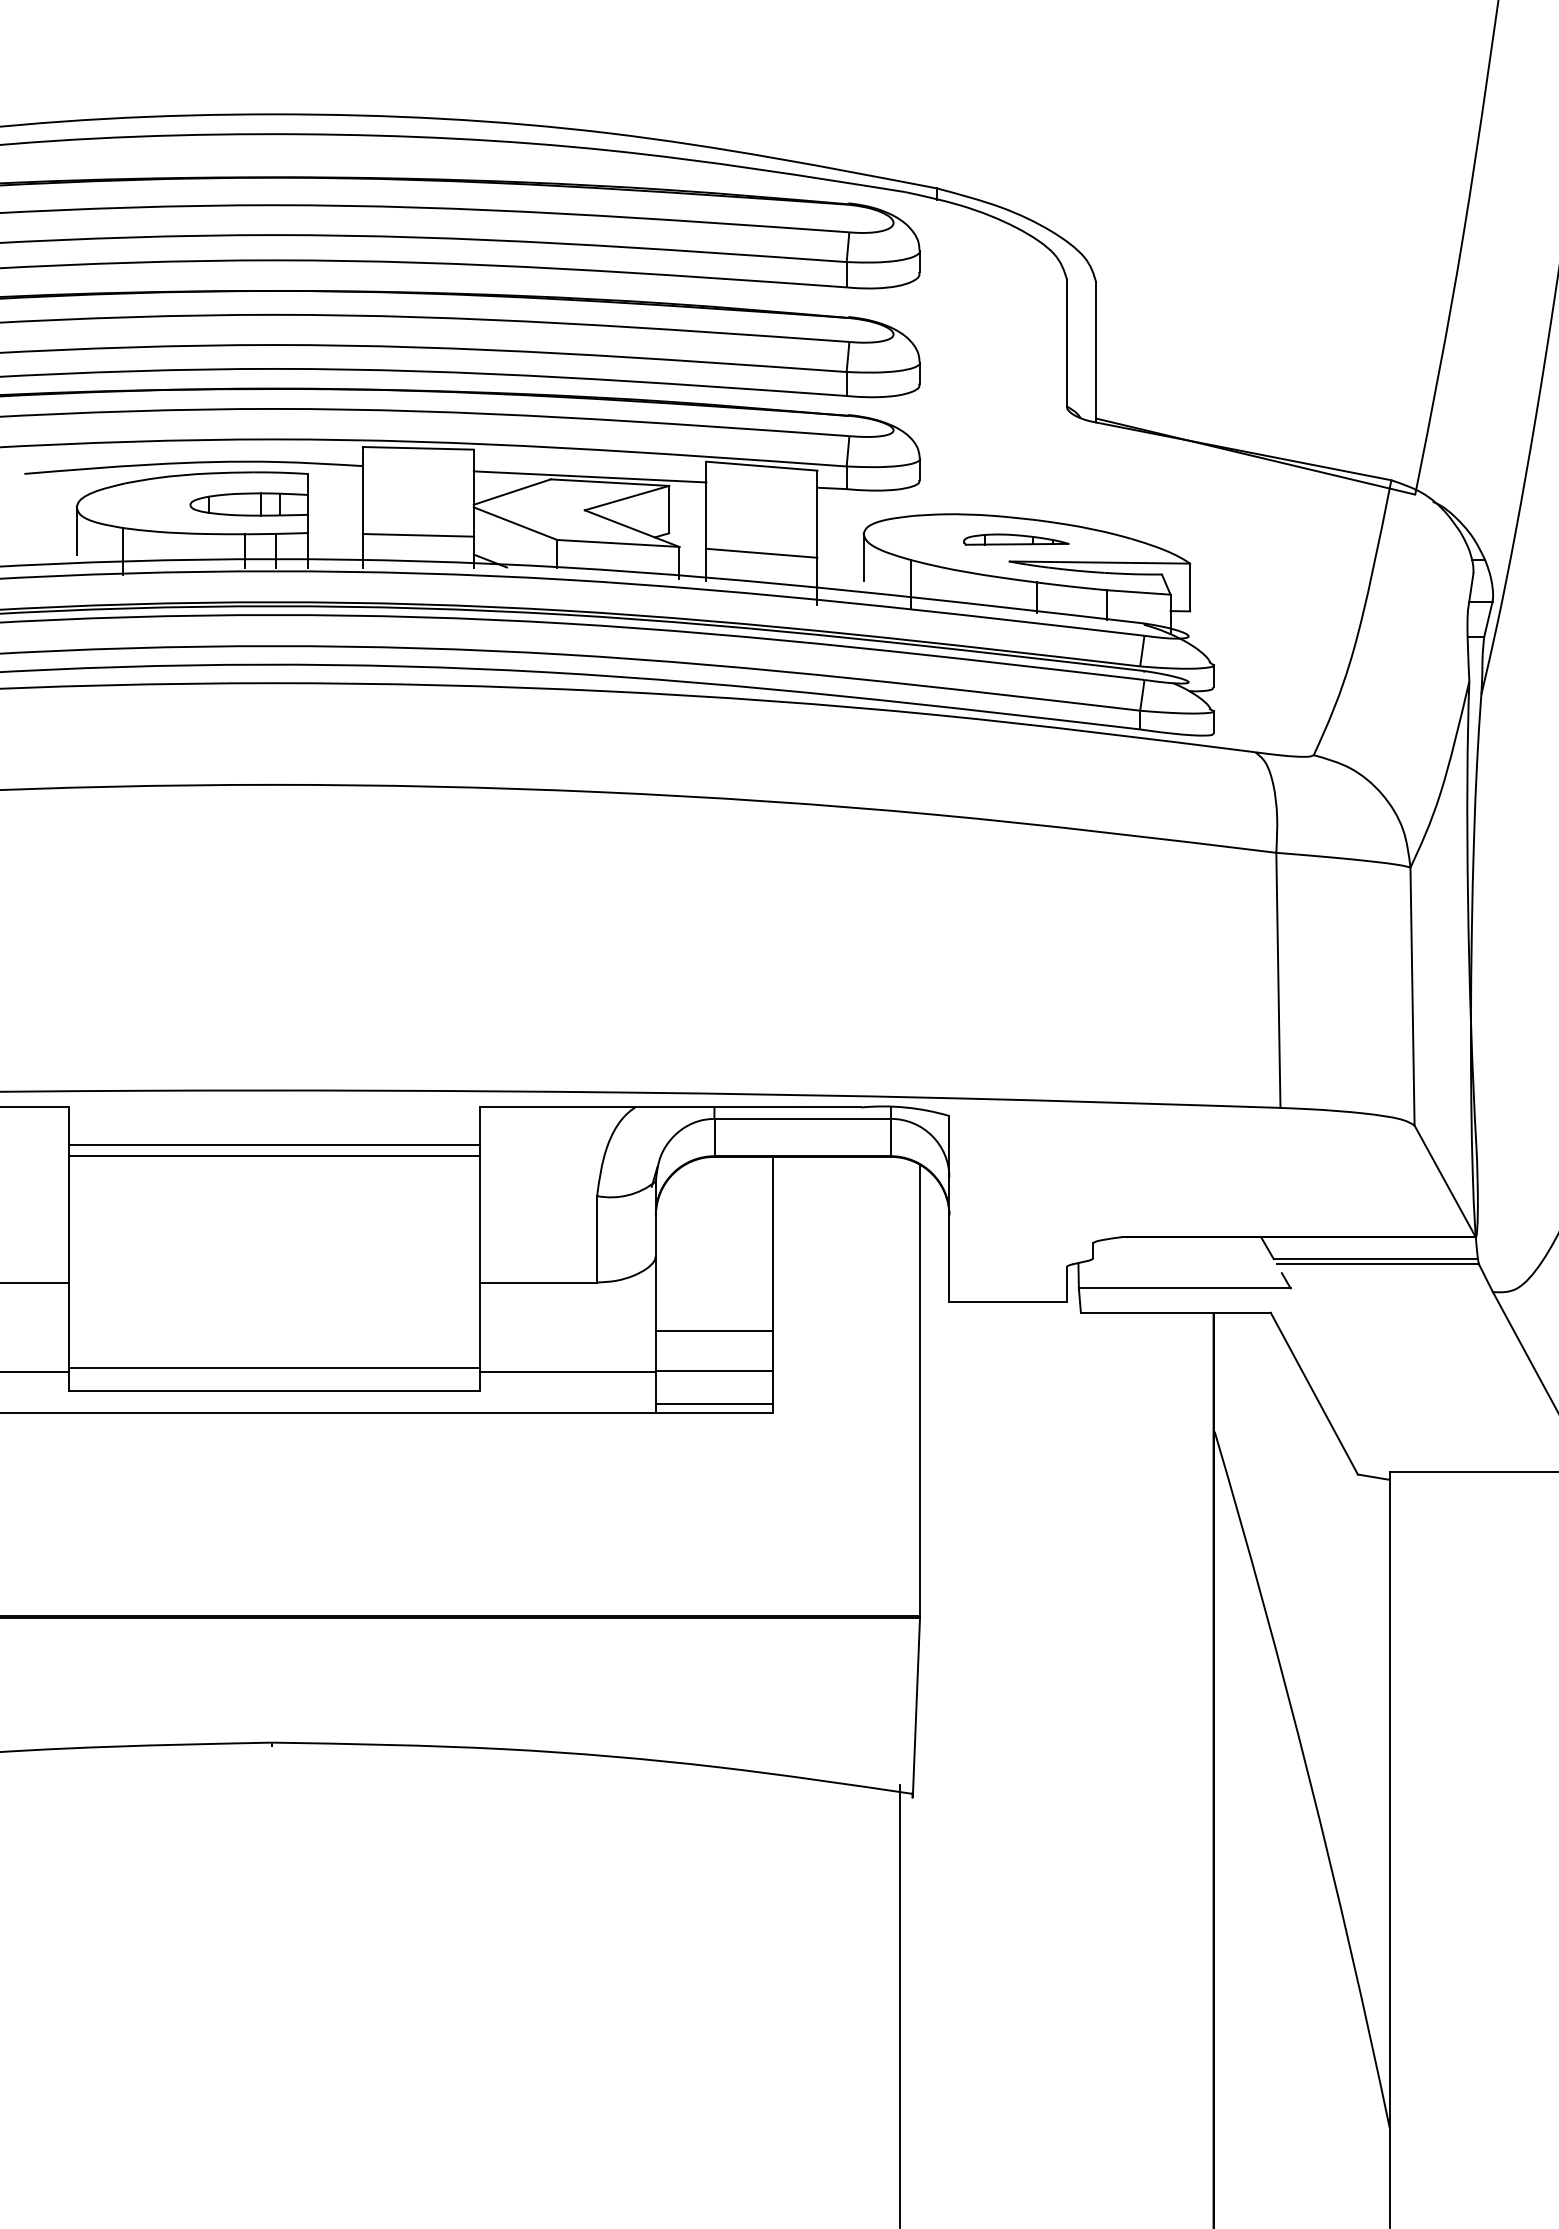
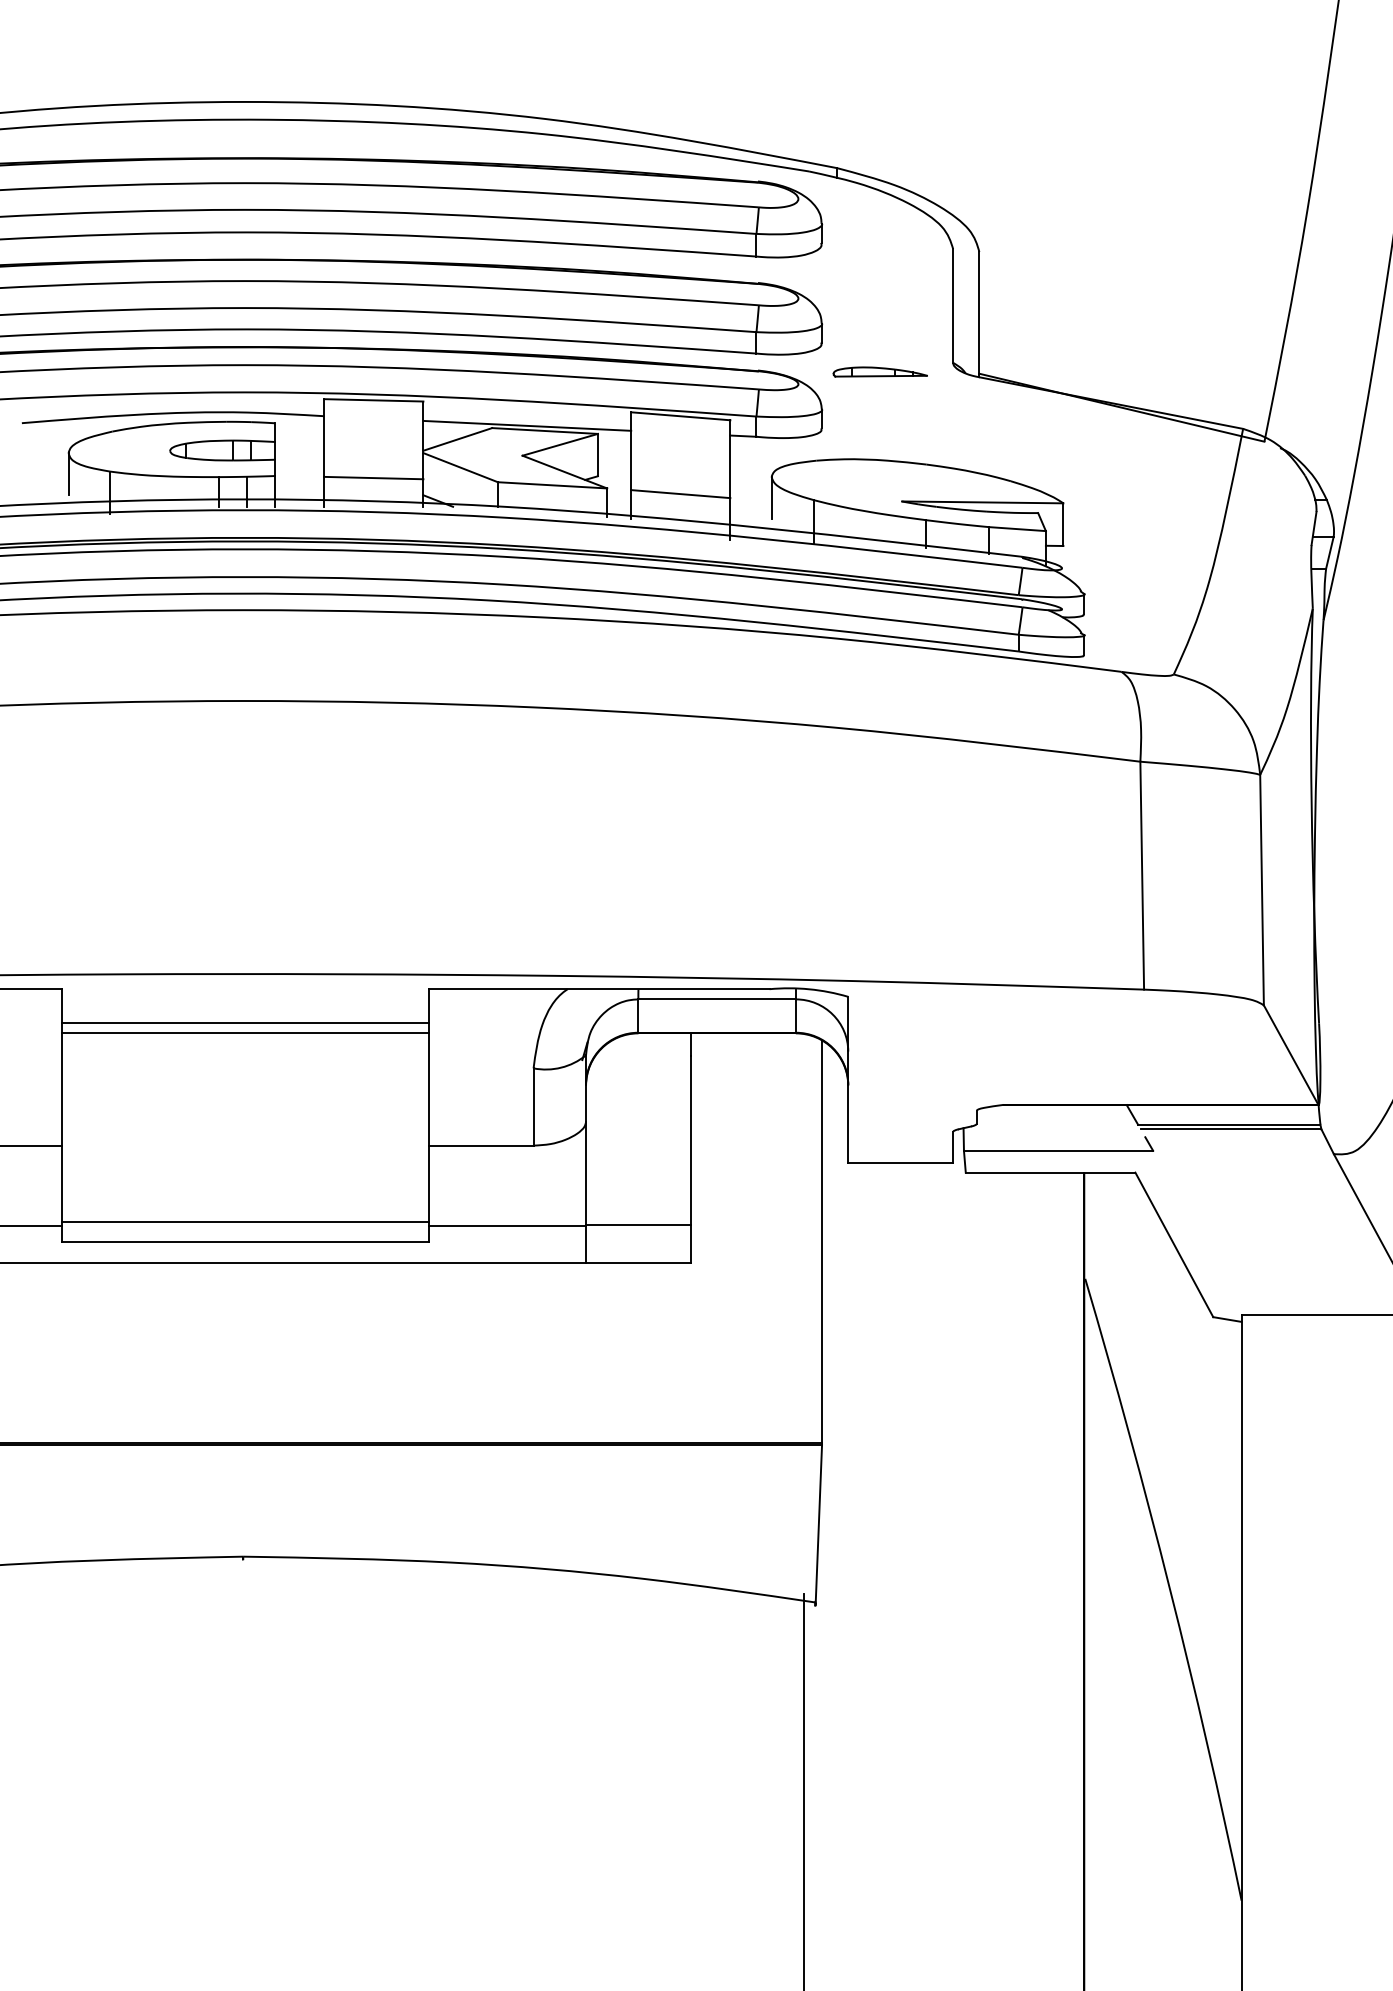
part: (1016, 539) -> (880, 371), moved
line: (714, 1331) -> (638, 1189), removed
line: (714, 1404) -> (638, 1254), removed

